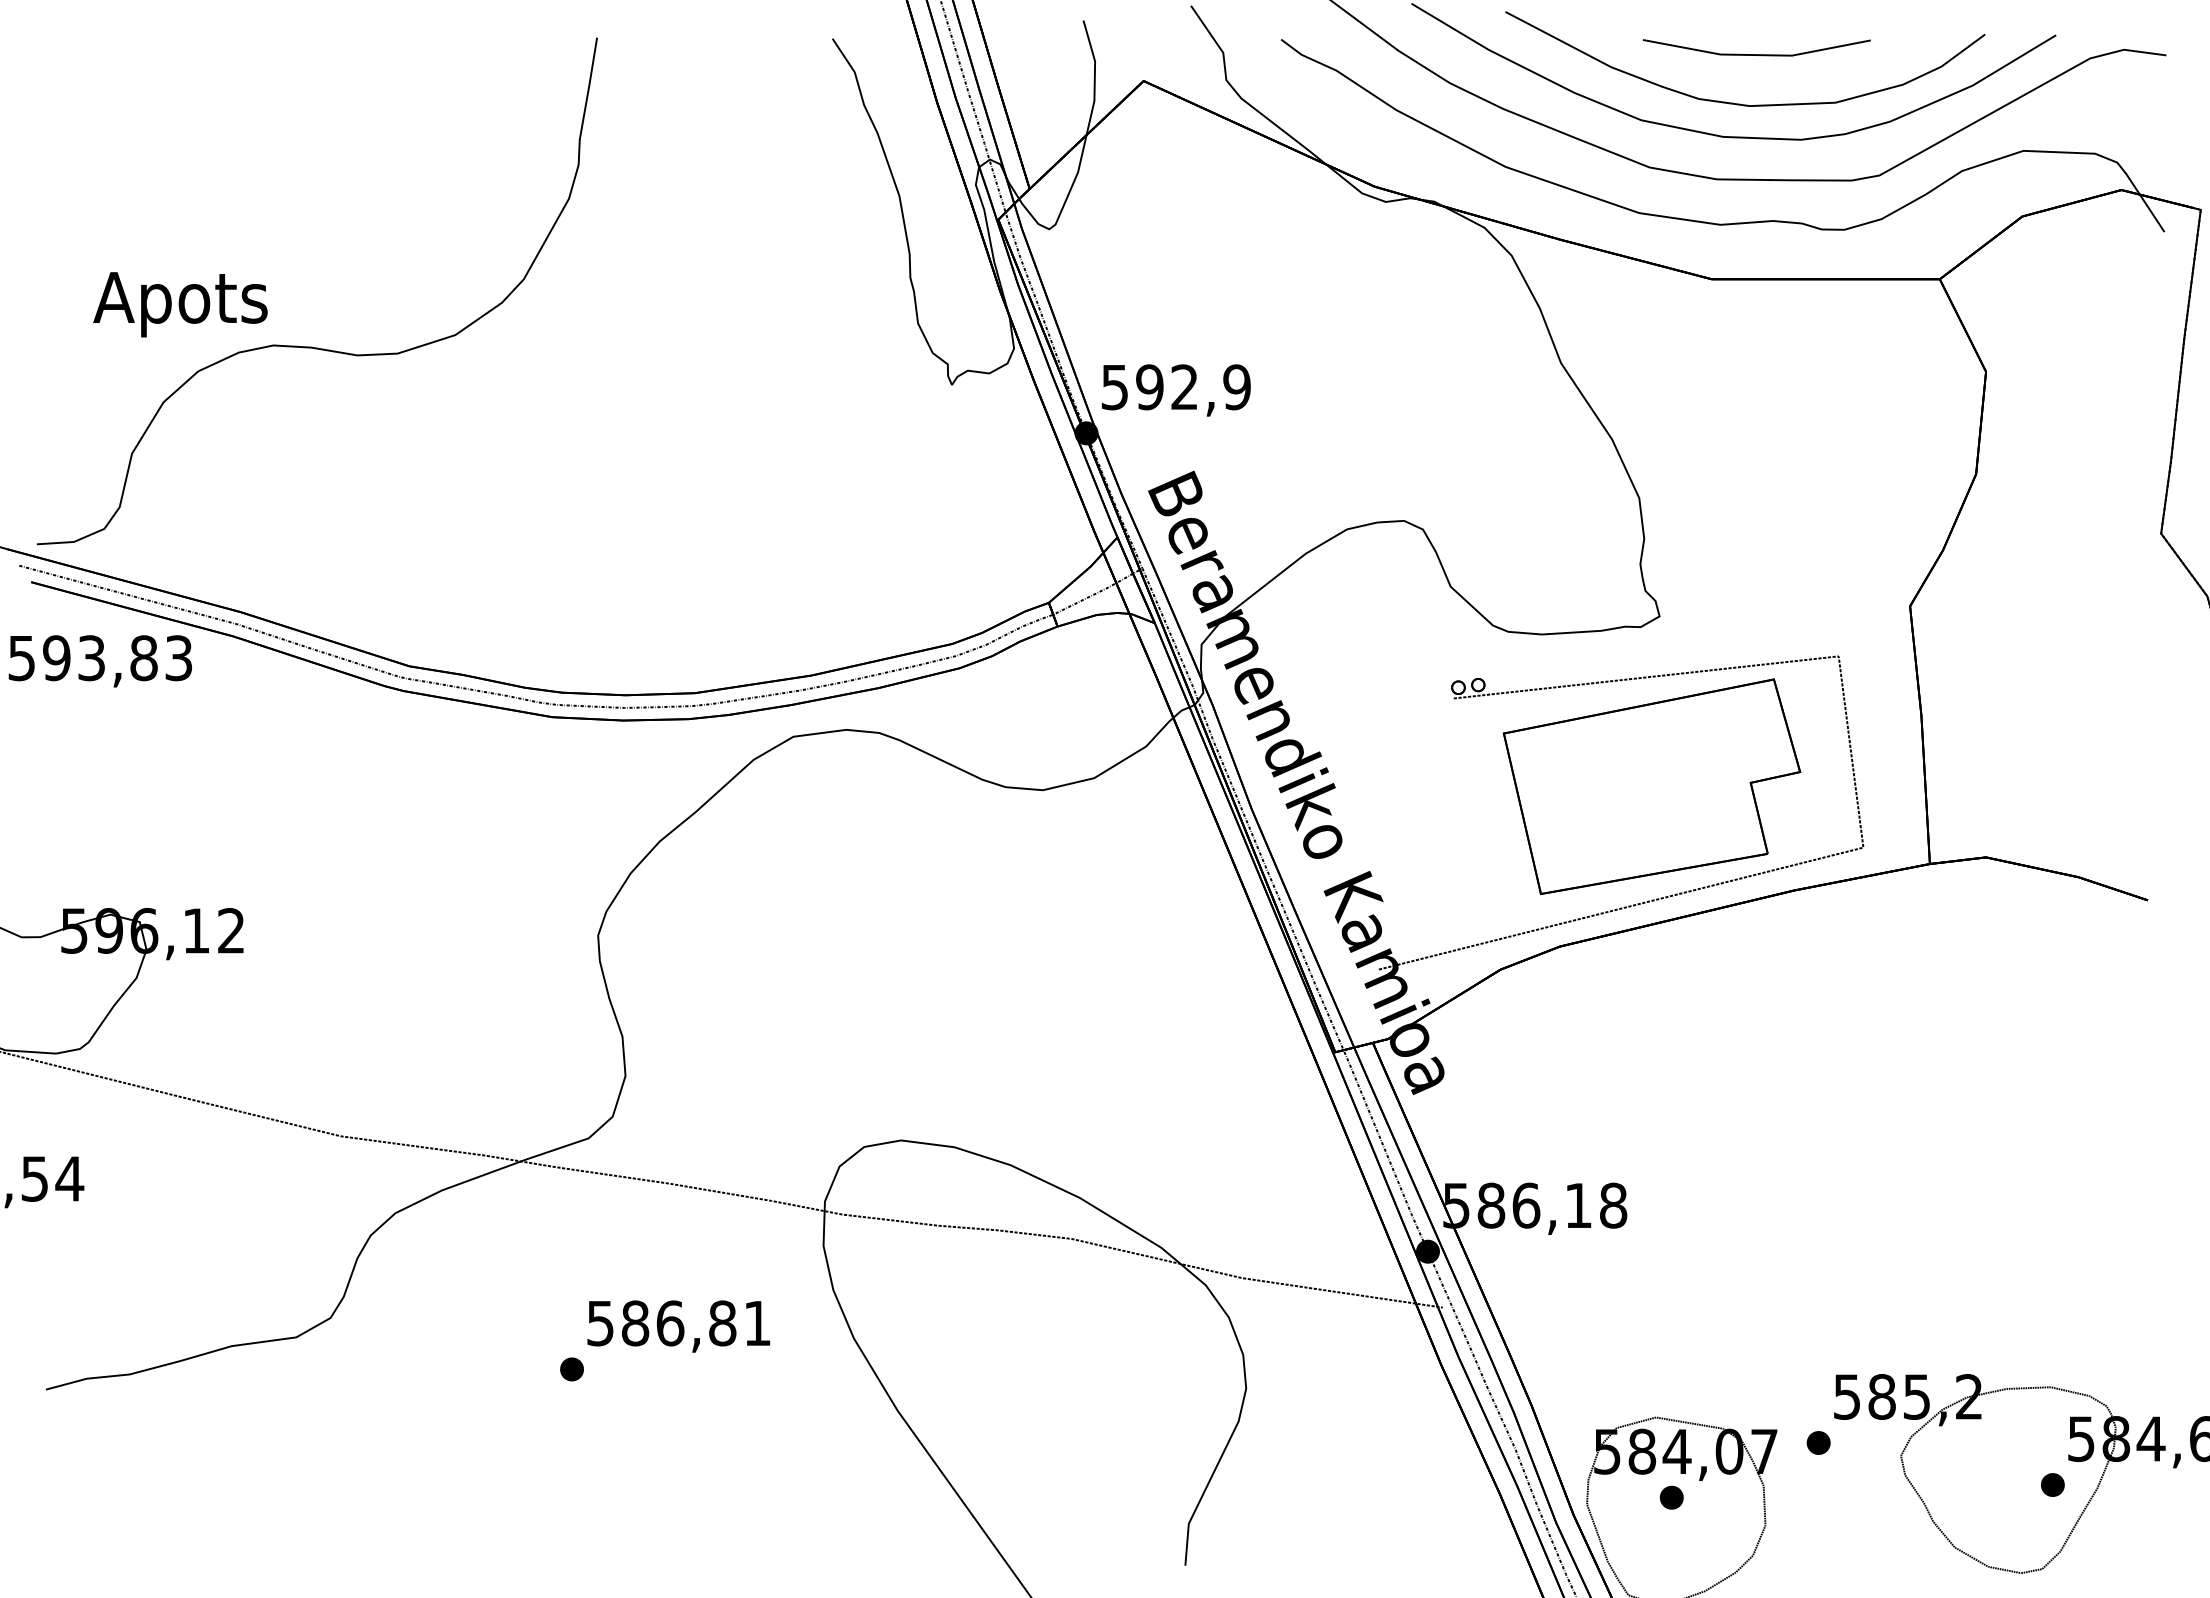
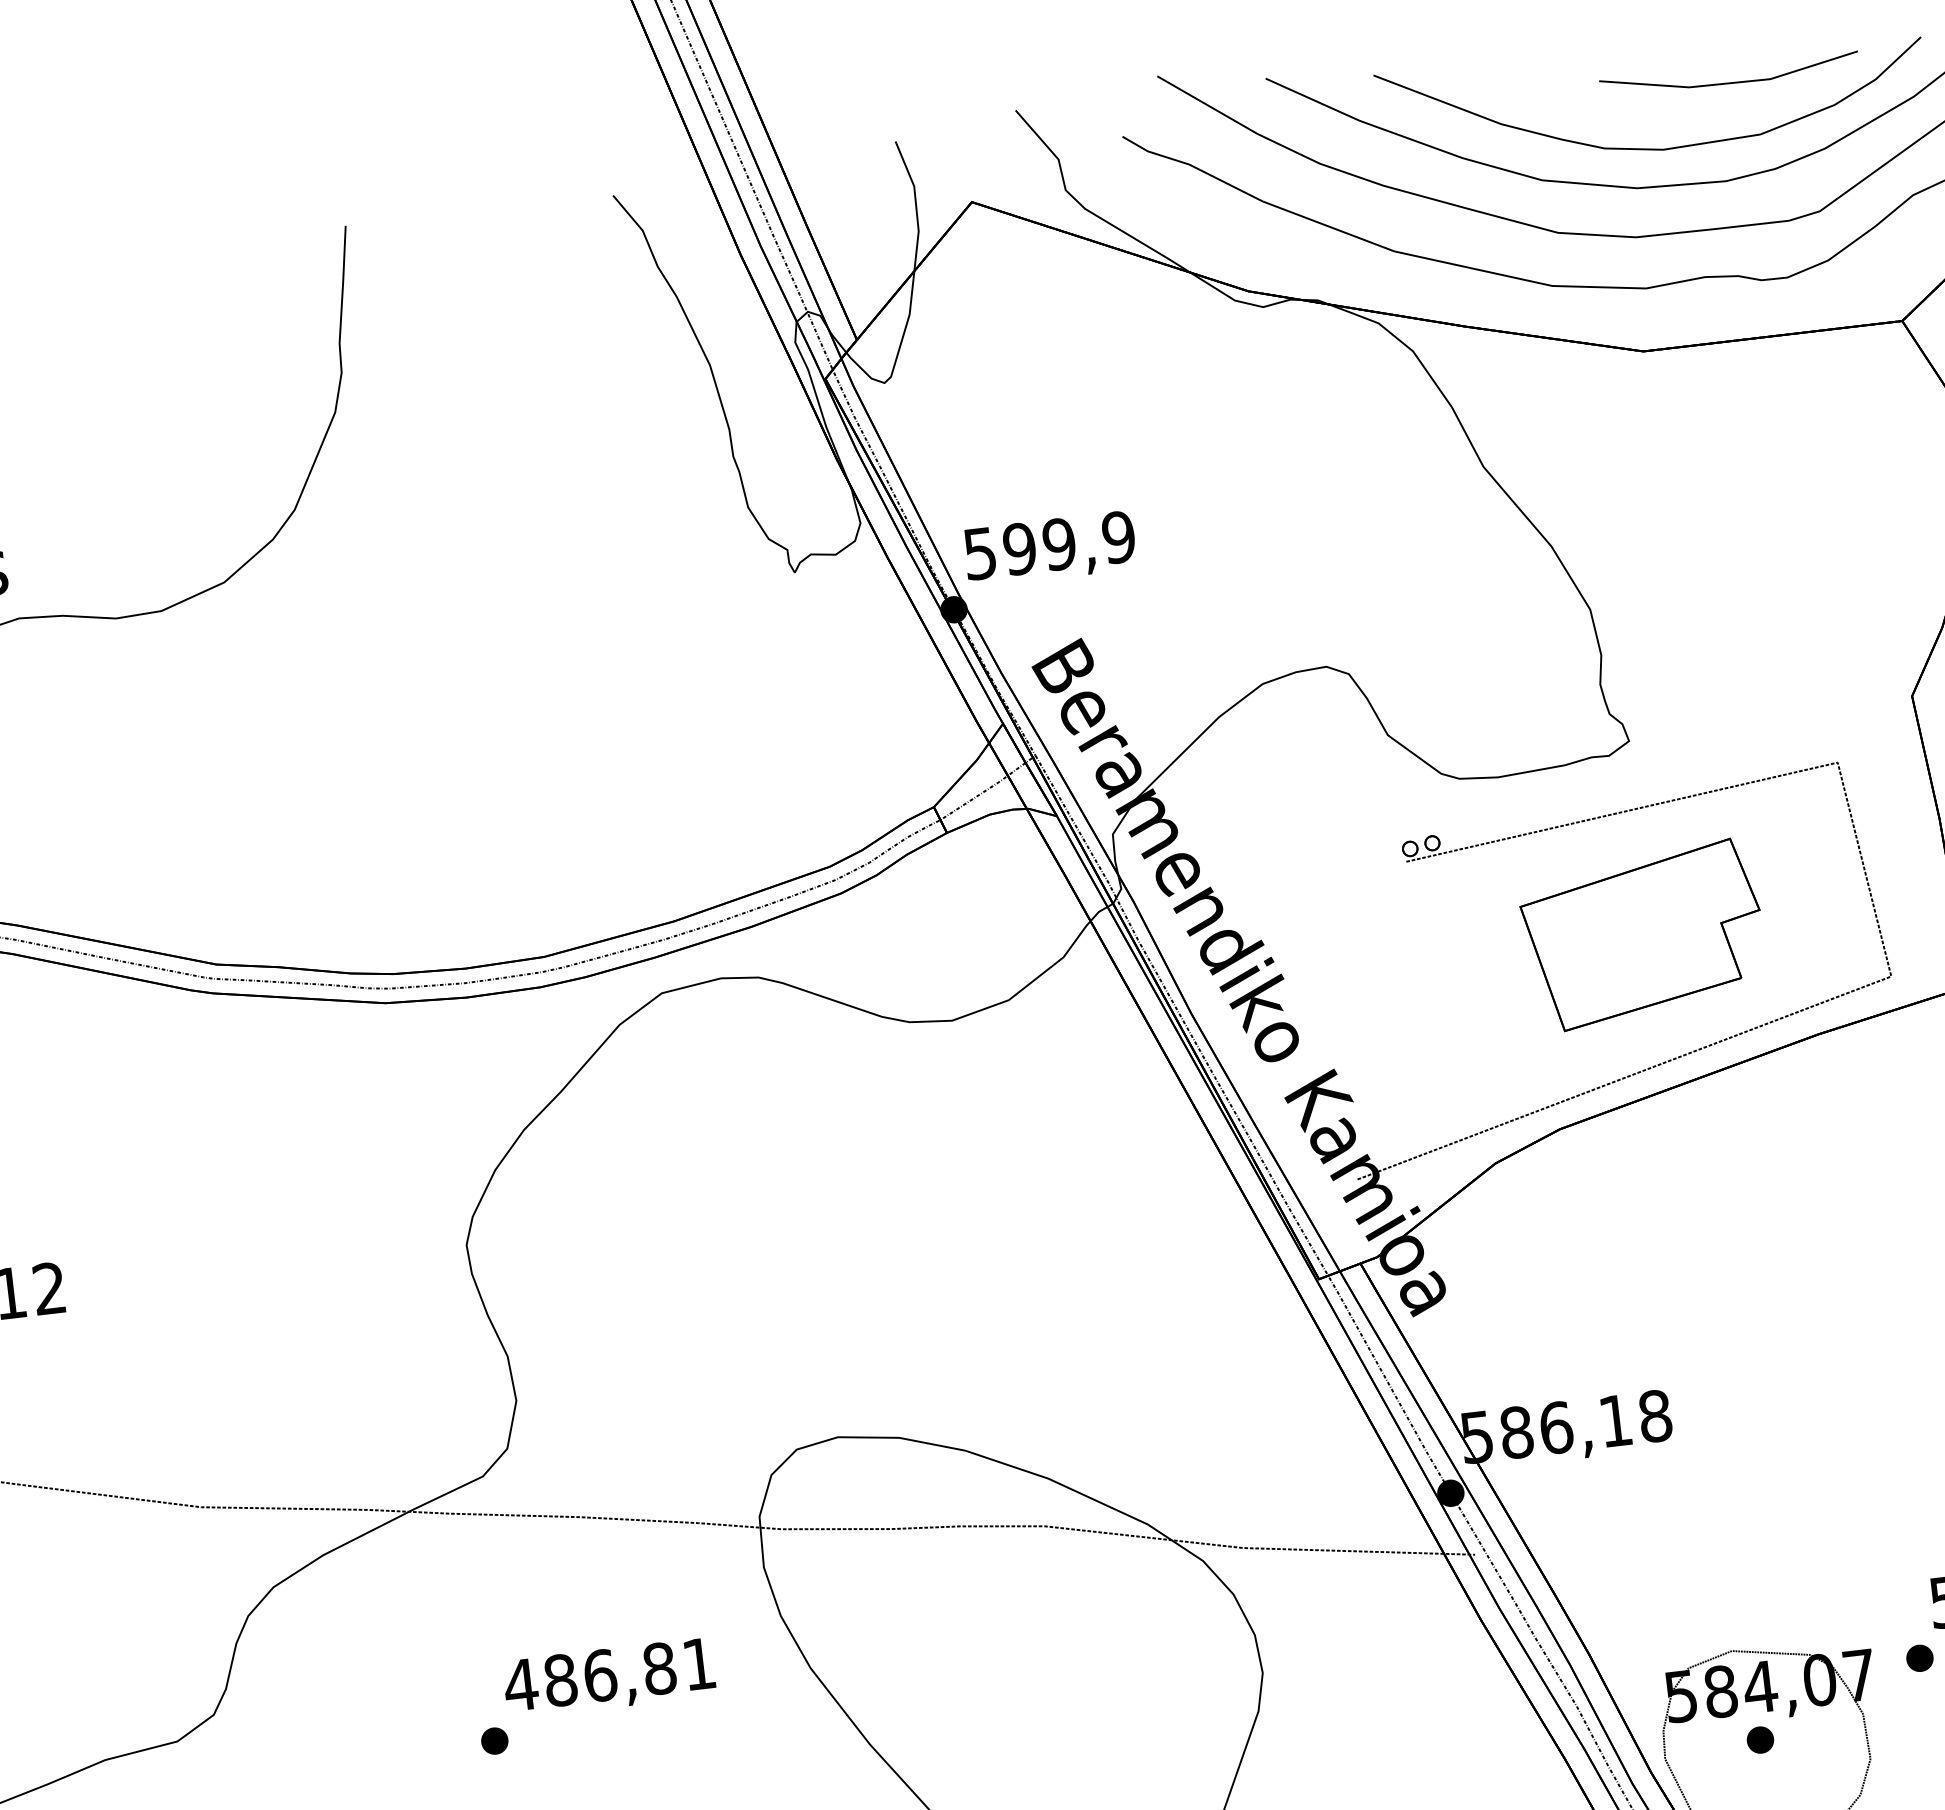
line: (1756, 54) -> (1730, 82), moved
text: (1184, 387) -> (1059, 544), 592,9 -> 599,9
part: (1651, 786) -> (1642, 935), size x0.7
text: (600, 1323) -> (520, 1685), 586,81 -> 486,81

